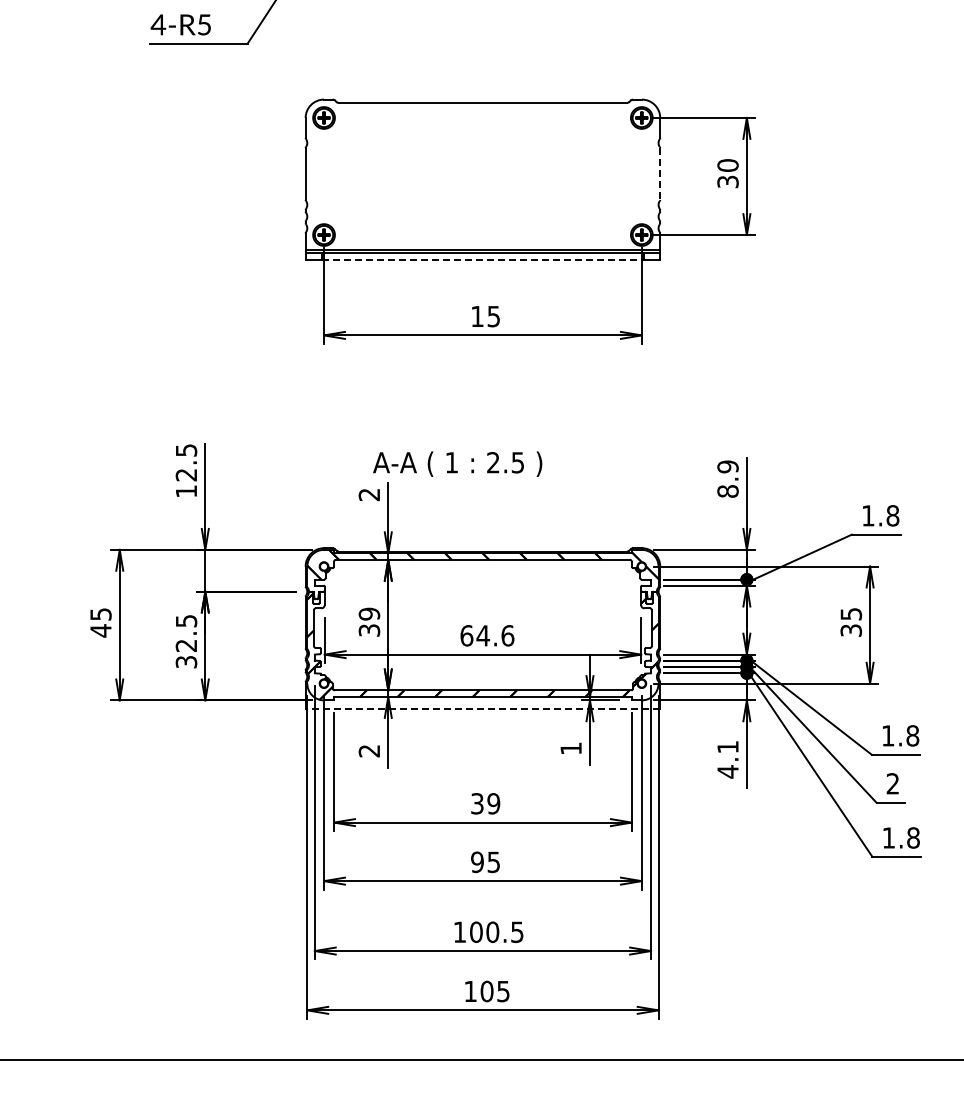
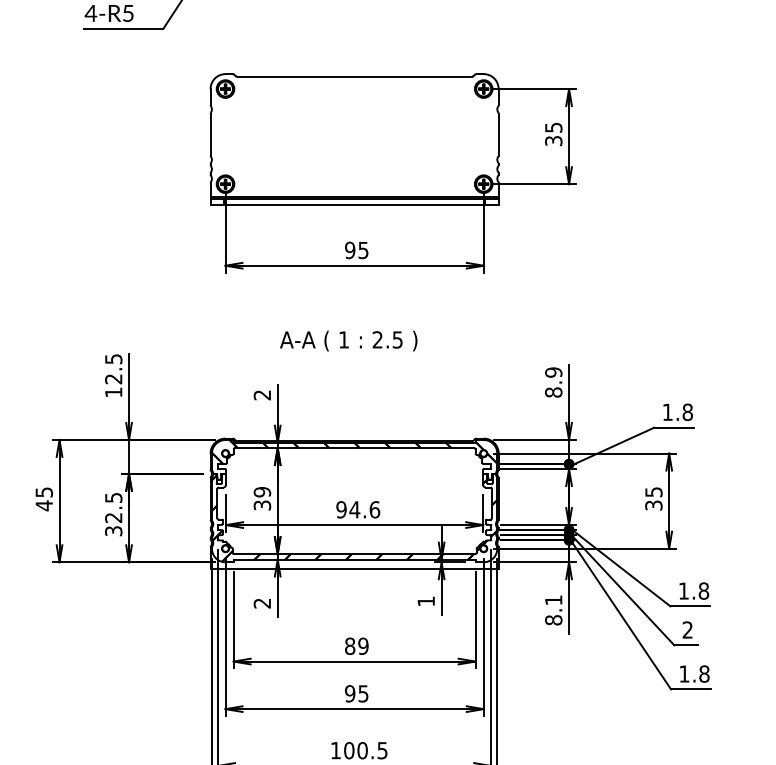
text: (727, 165) -> (553, 127), 30 -> 35
line: (660, 174) -> (498, 134), dashed -> solid
line: (482, 260) -> (354, 204), dashed -> solid
text: (477, 316) -> (350, 250), 15 -> 95
text: (457, 463) -> (348, 340), moved
text: (466, 635) -> (341, 509), 64.6 -> 94.6
line: (482, 708) -> (354, 568), dashed -> solid
text: (727, 771) -> (553, 620), 4.1 -> 8.1
text: (477, 803) -> (350, 646), 39 -> 89

